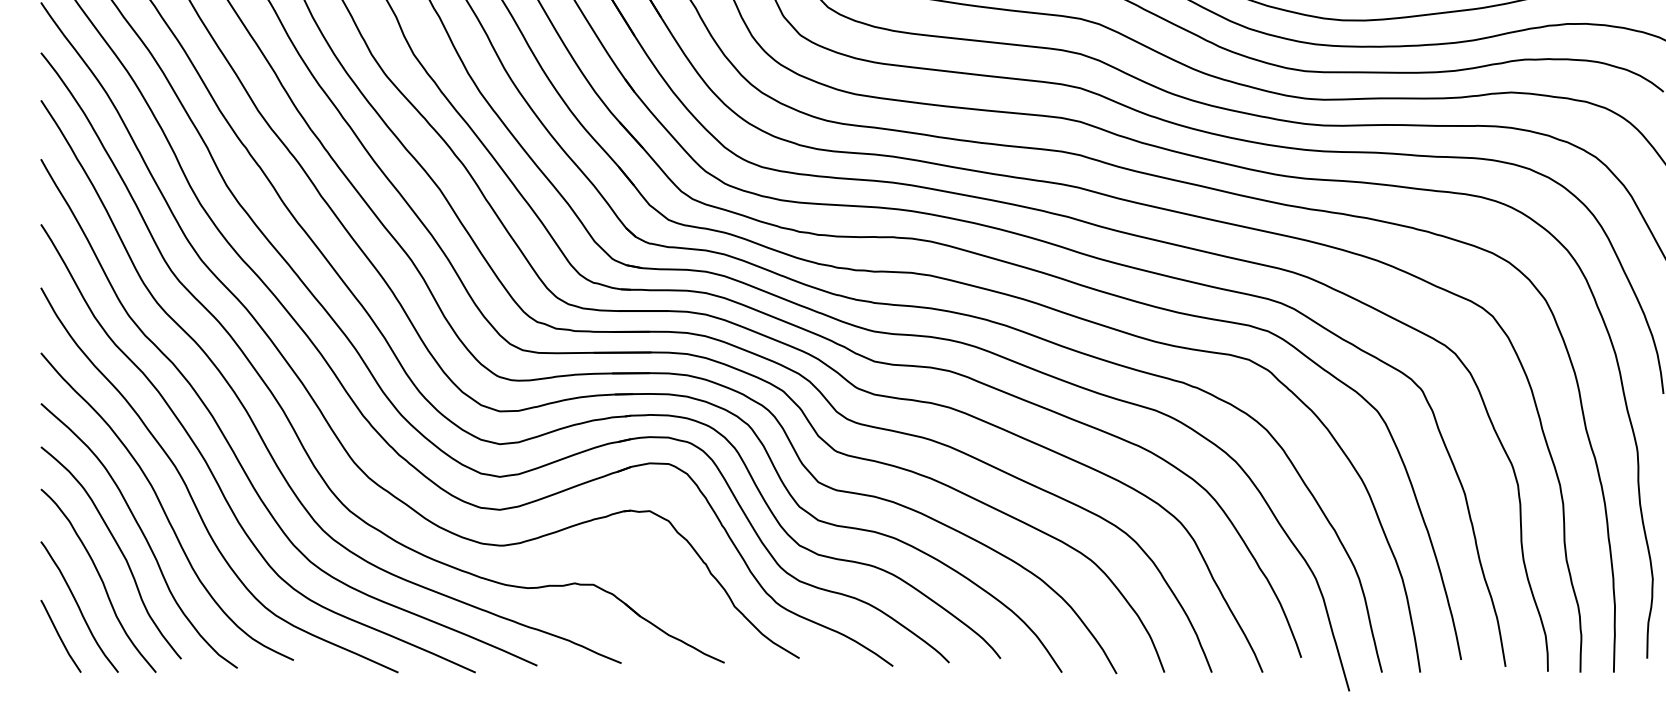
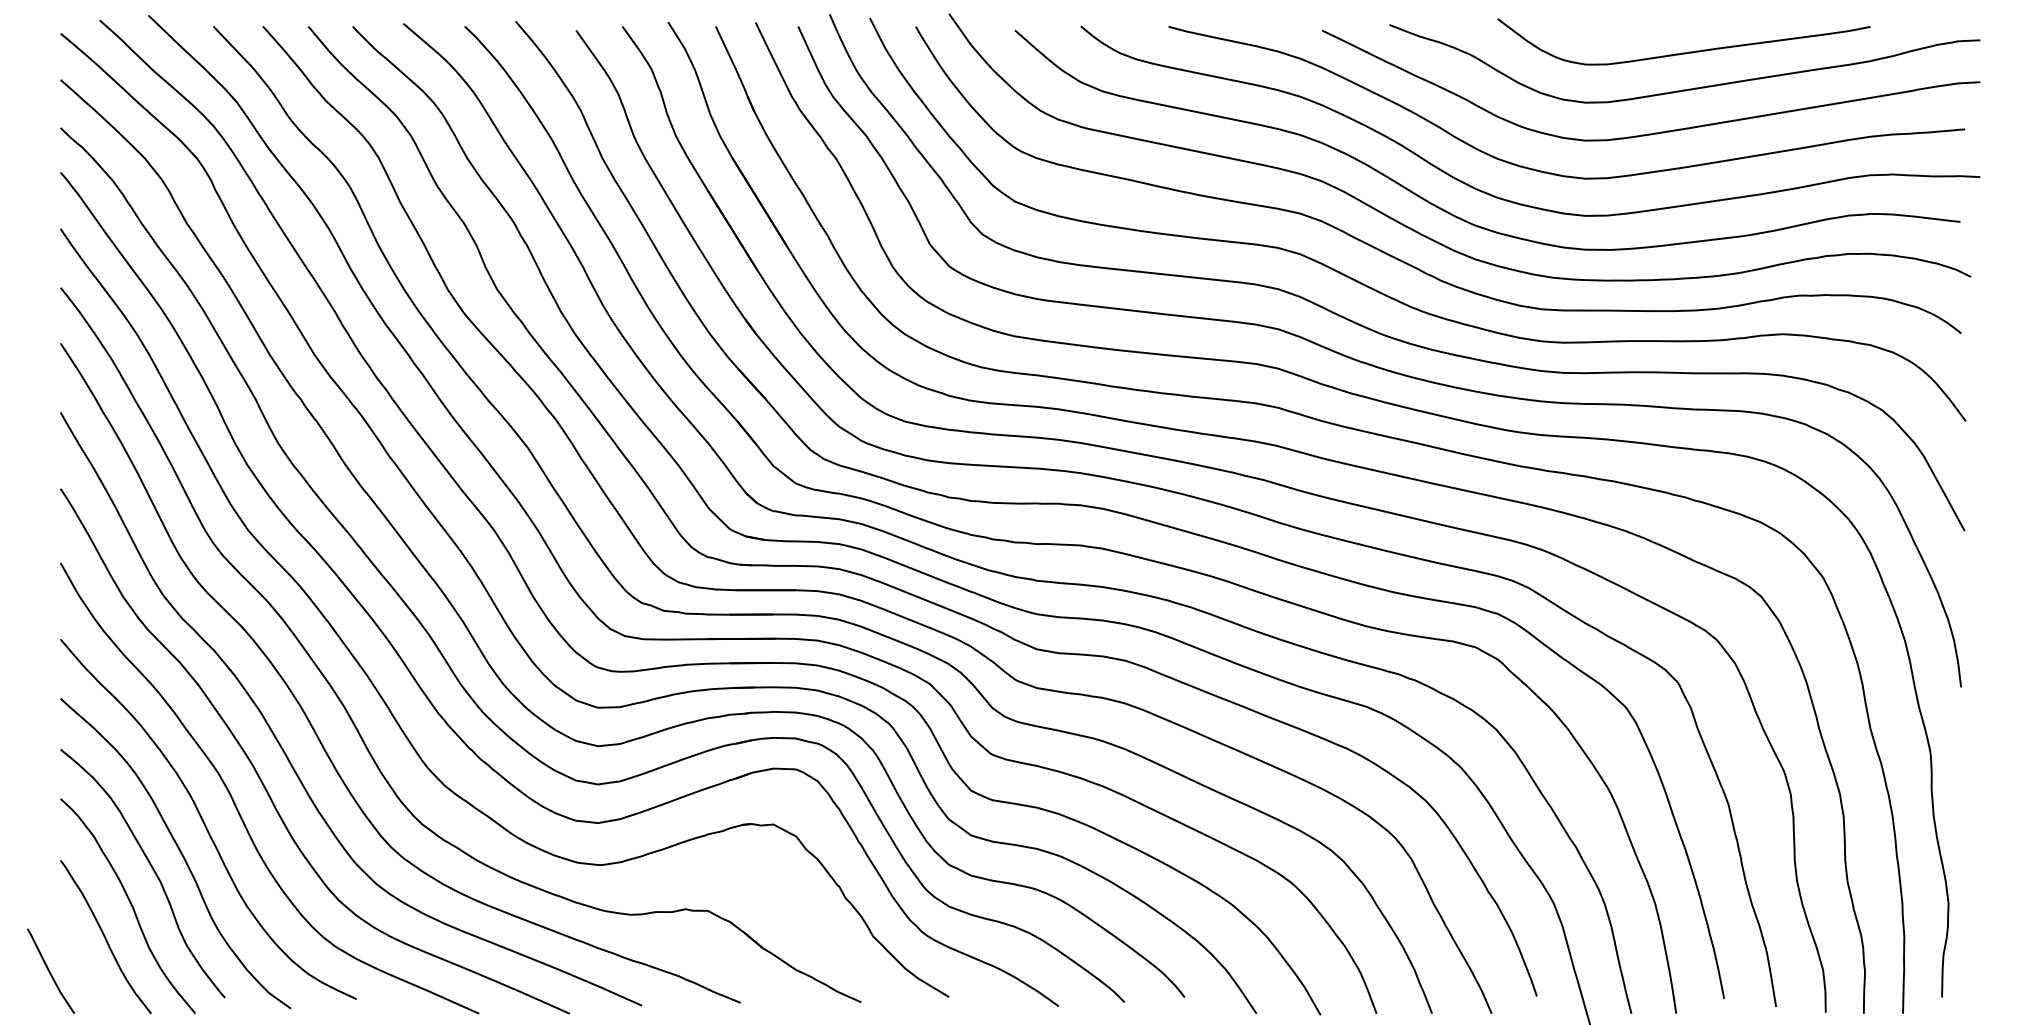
line: (60, 636) -> (50, 971), moved

